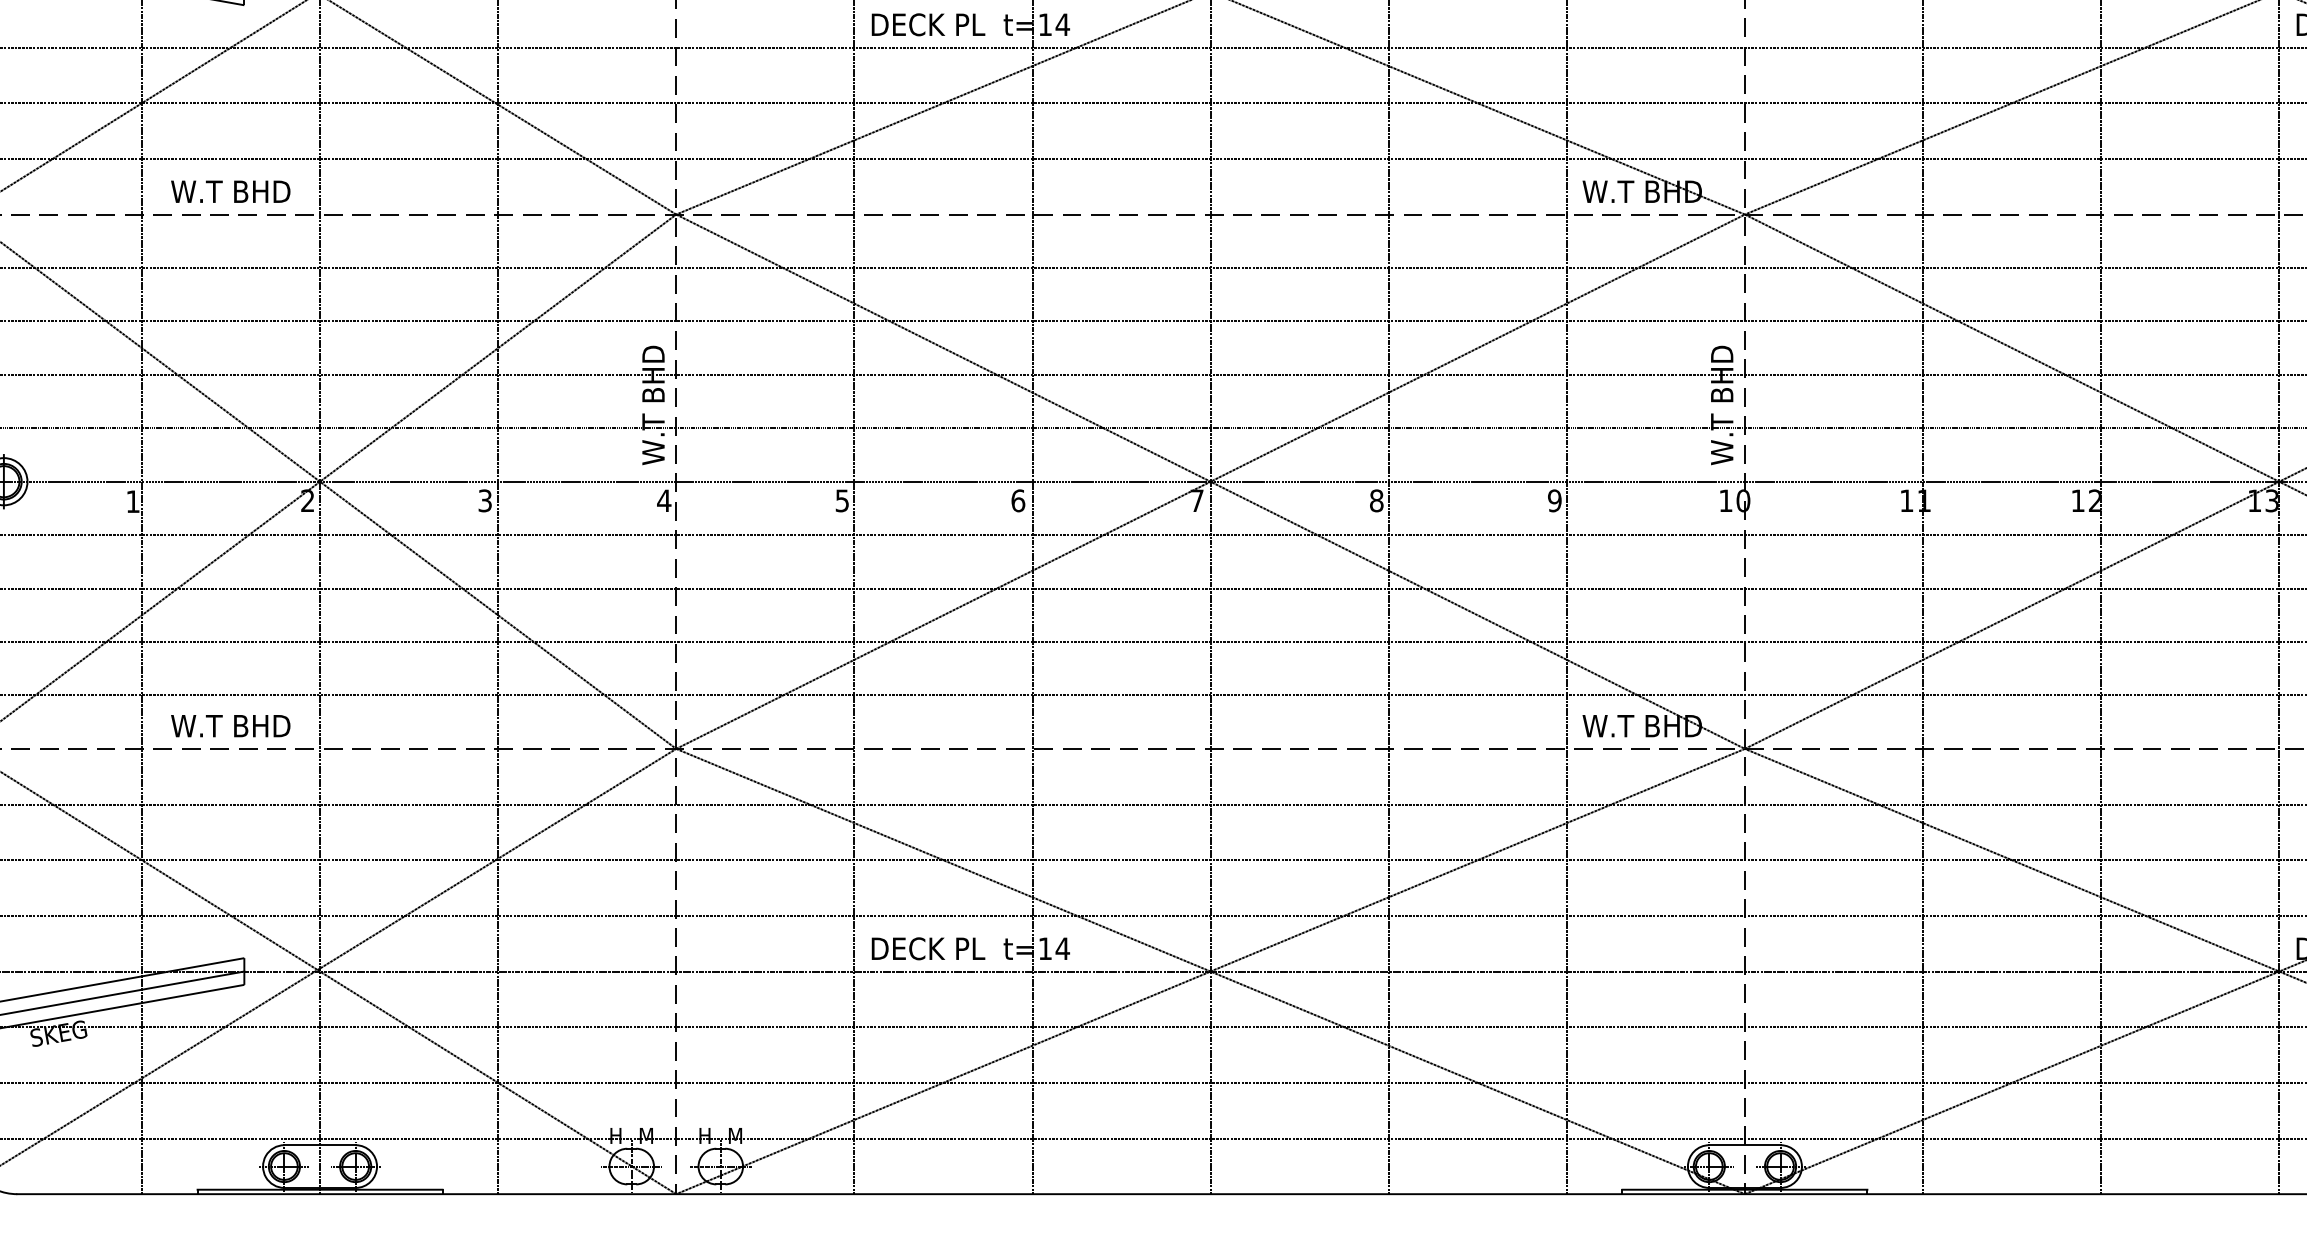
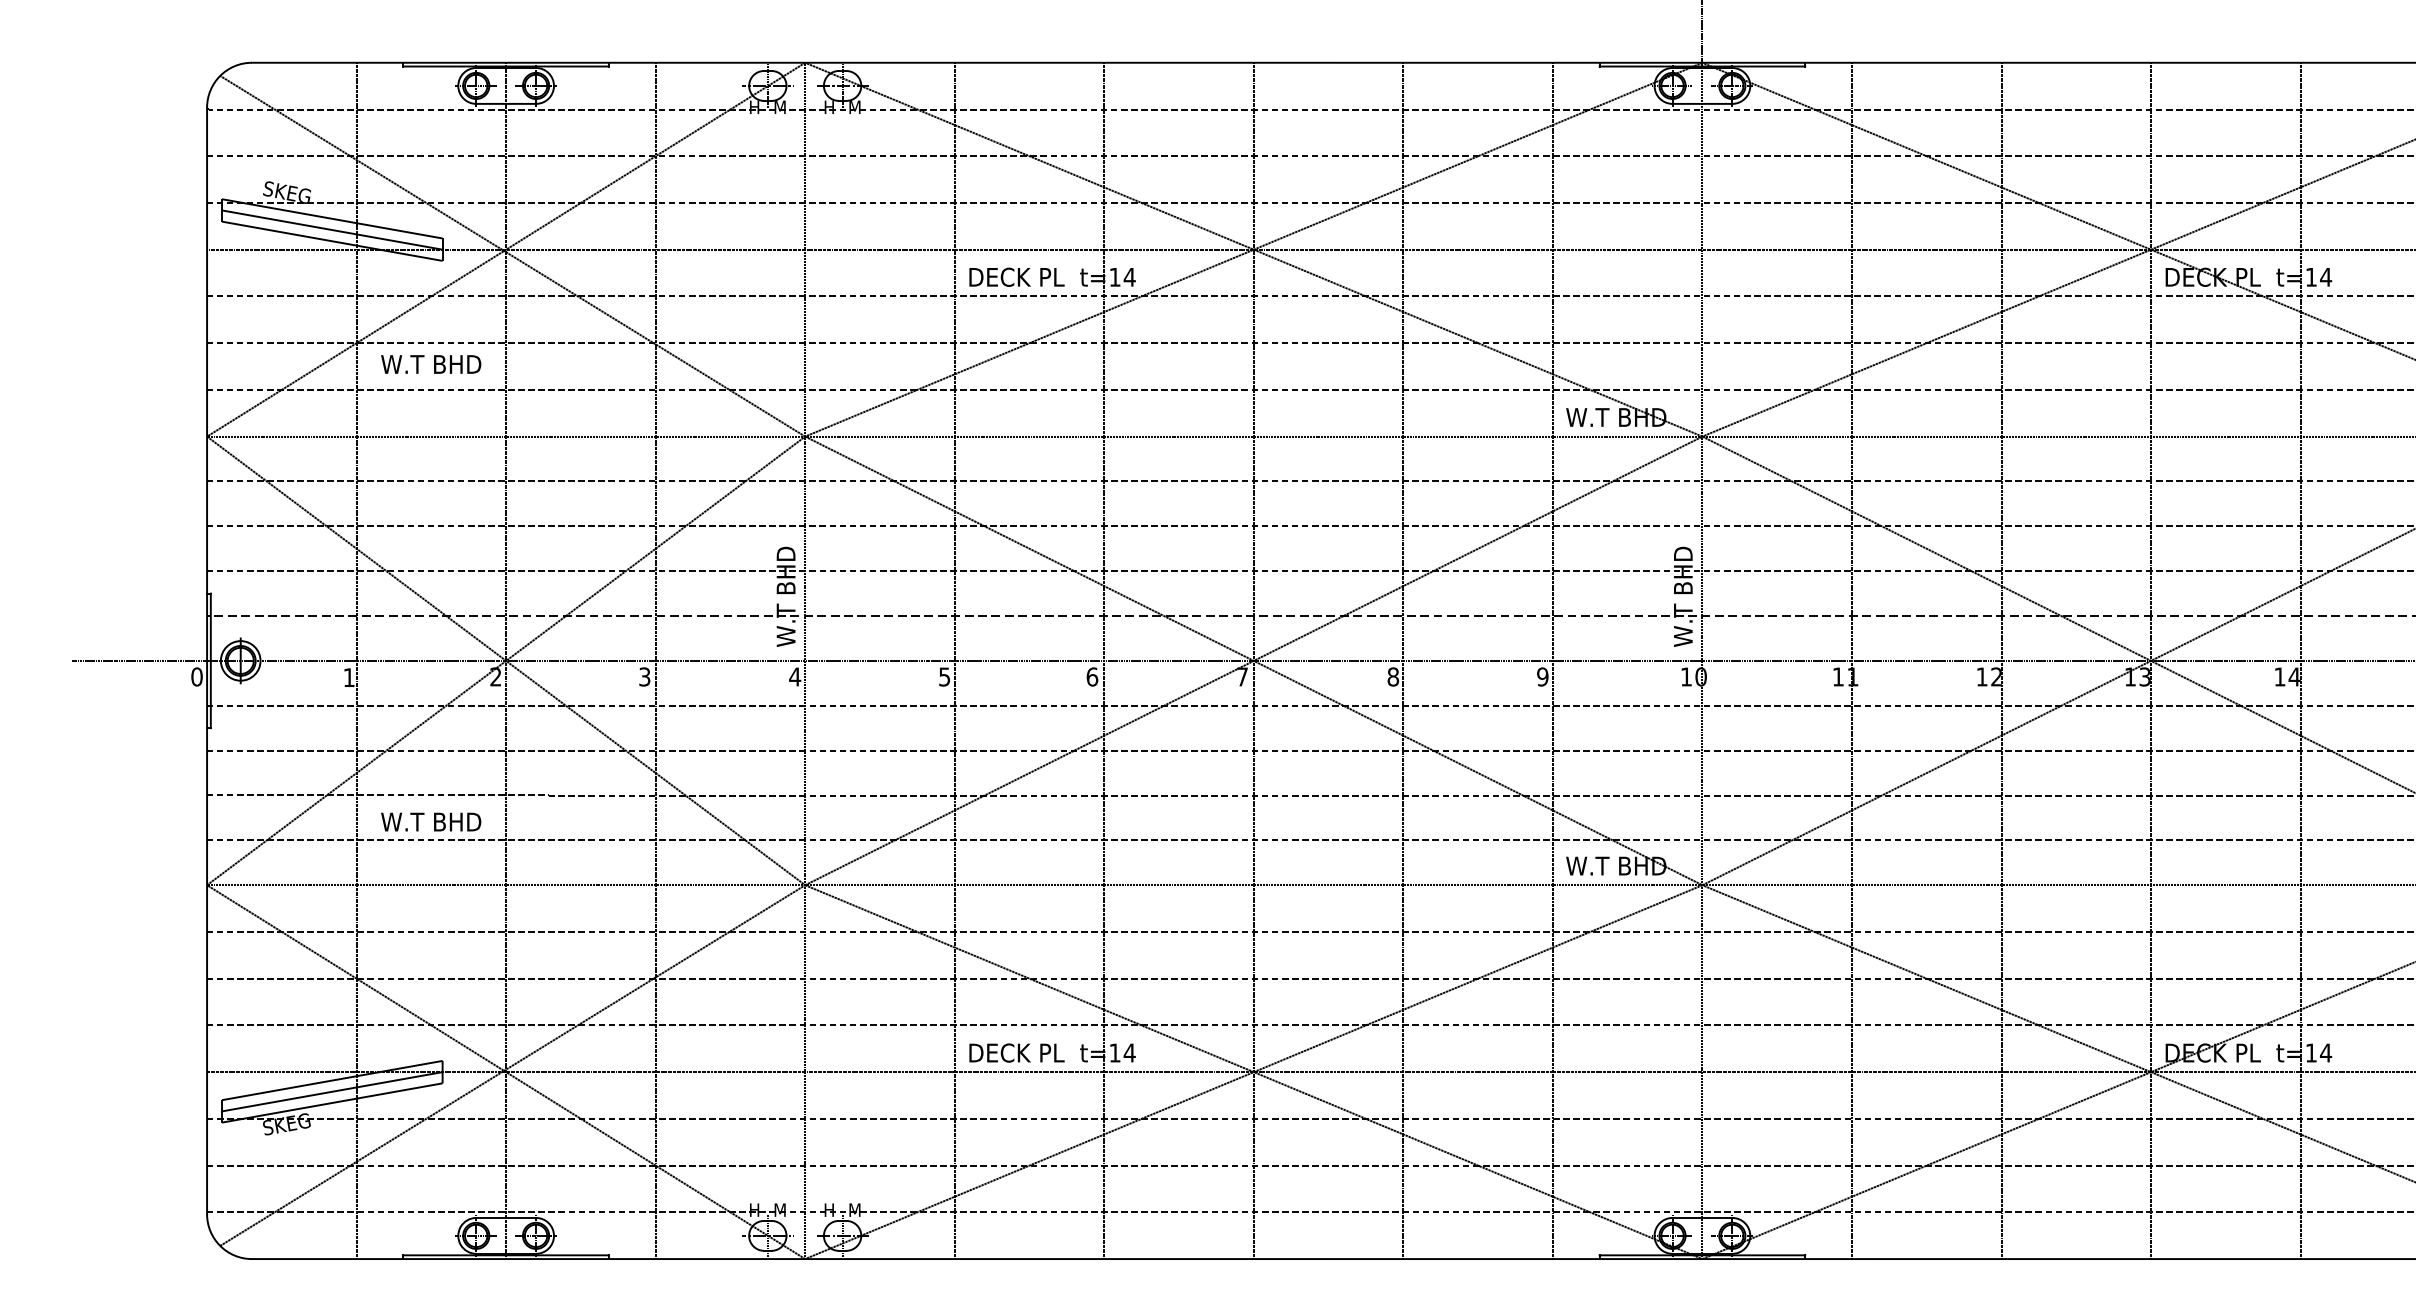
text: (231, 191) -> (431, 364), moved
text: (231, 725) -> (431, 821), moved

